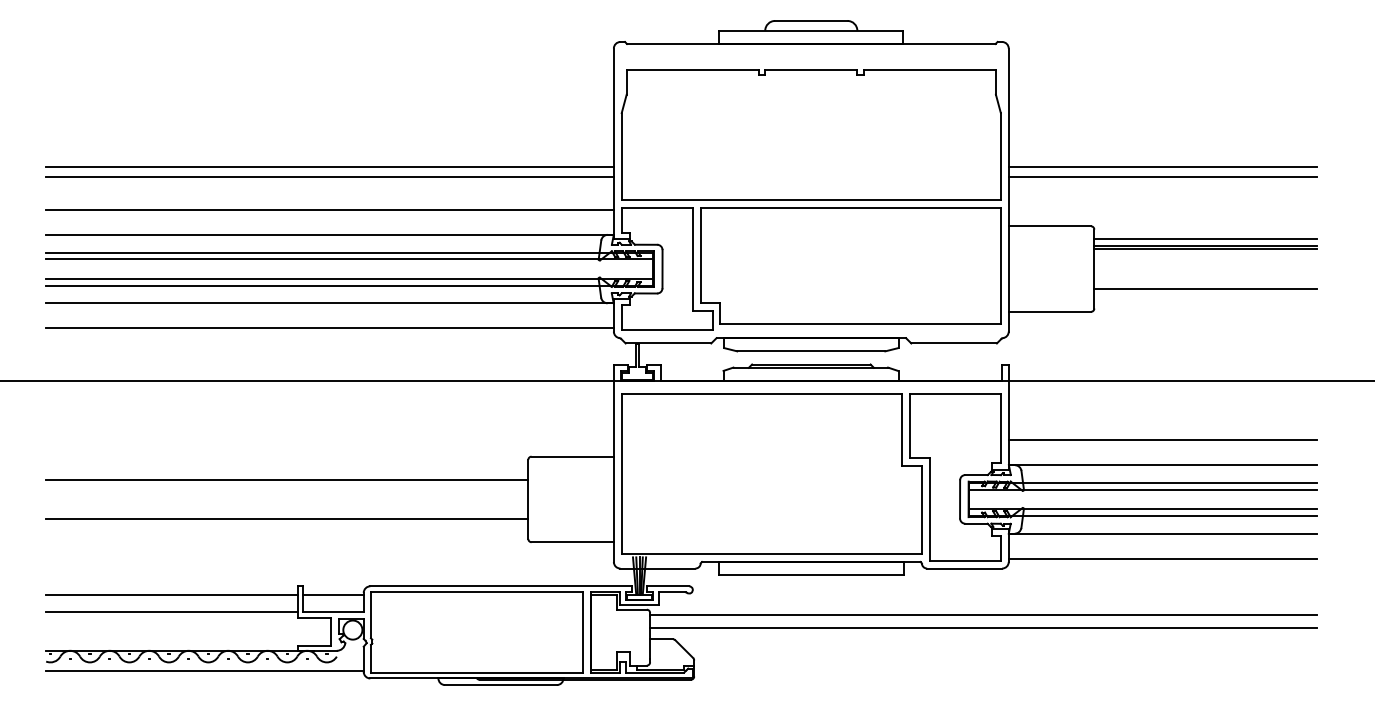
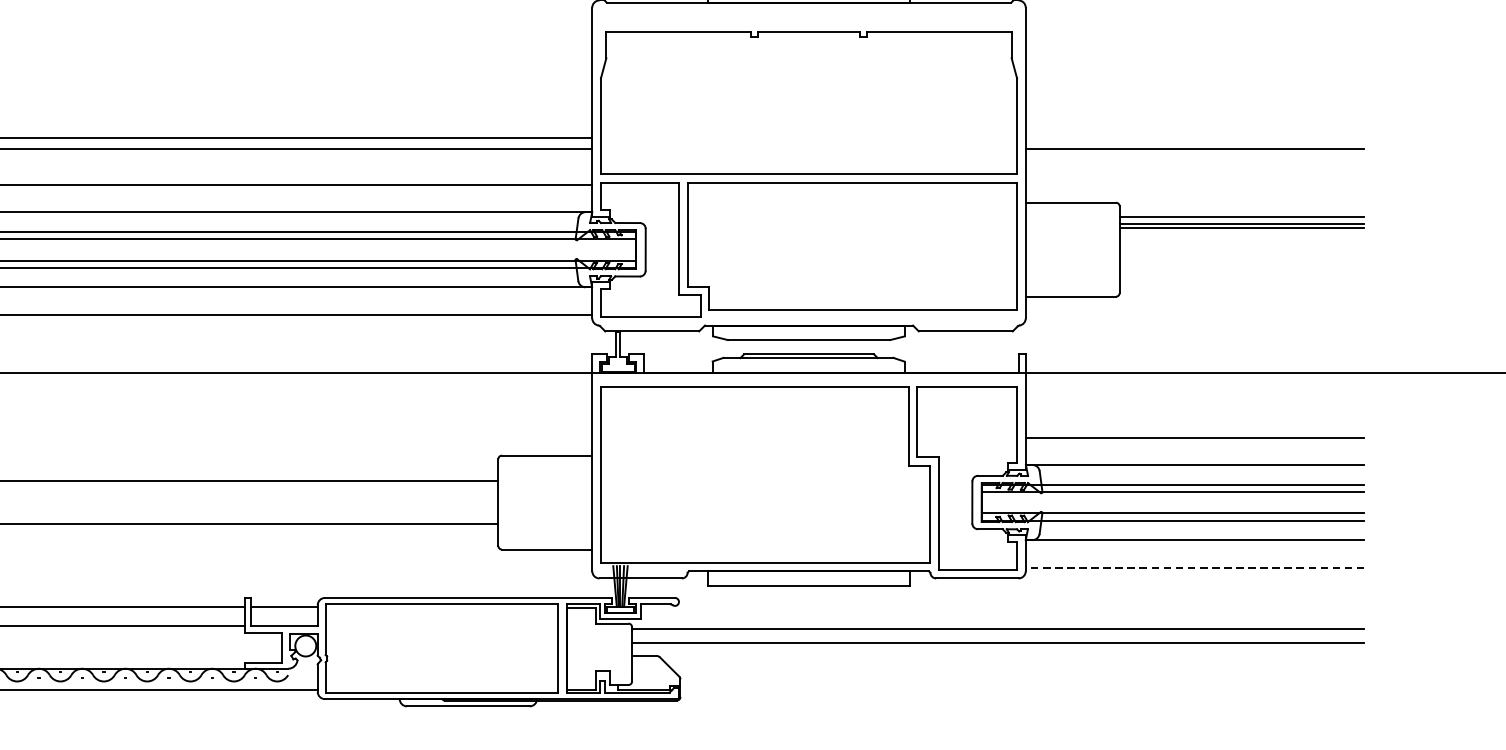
line: (1162, 167) -> (1194, 138), removed
line: (1205, 288) -> (1241, 271), removed
line: (1162, 558) -> (1194, 567), solid -> dashed

